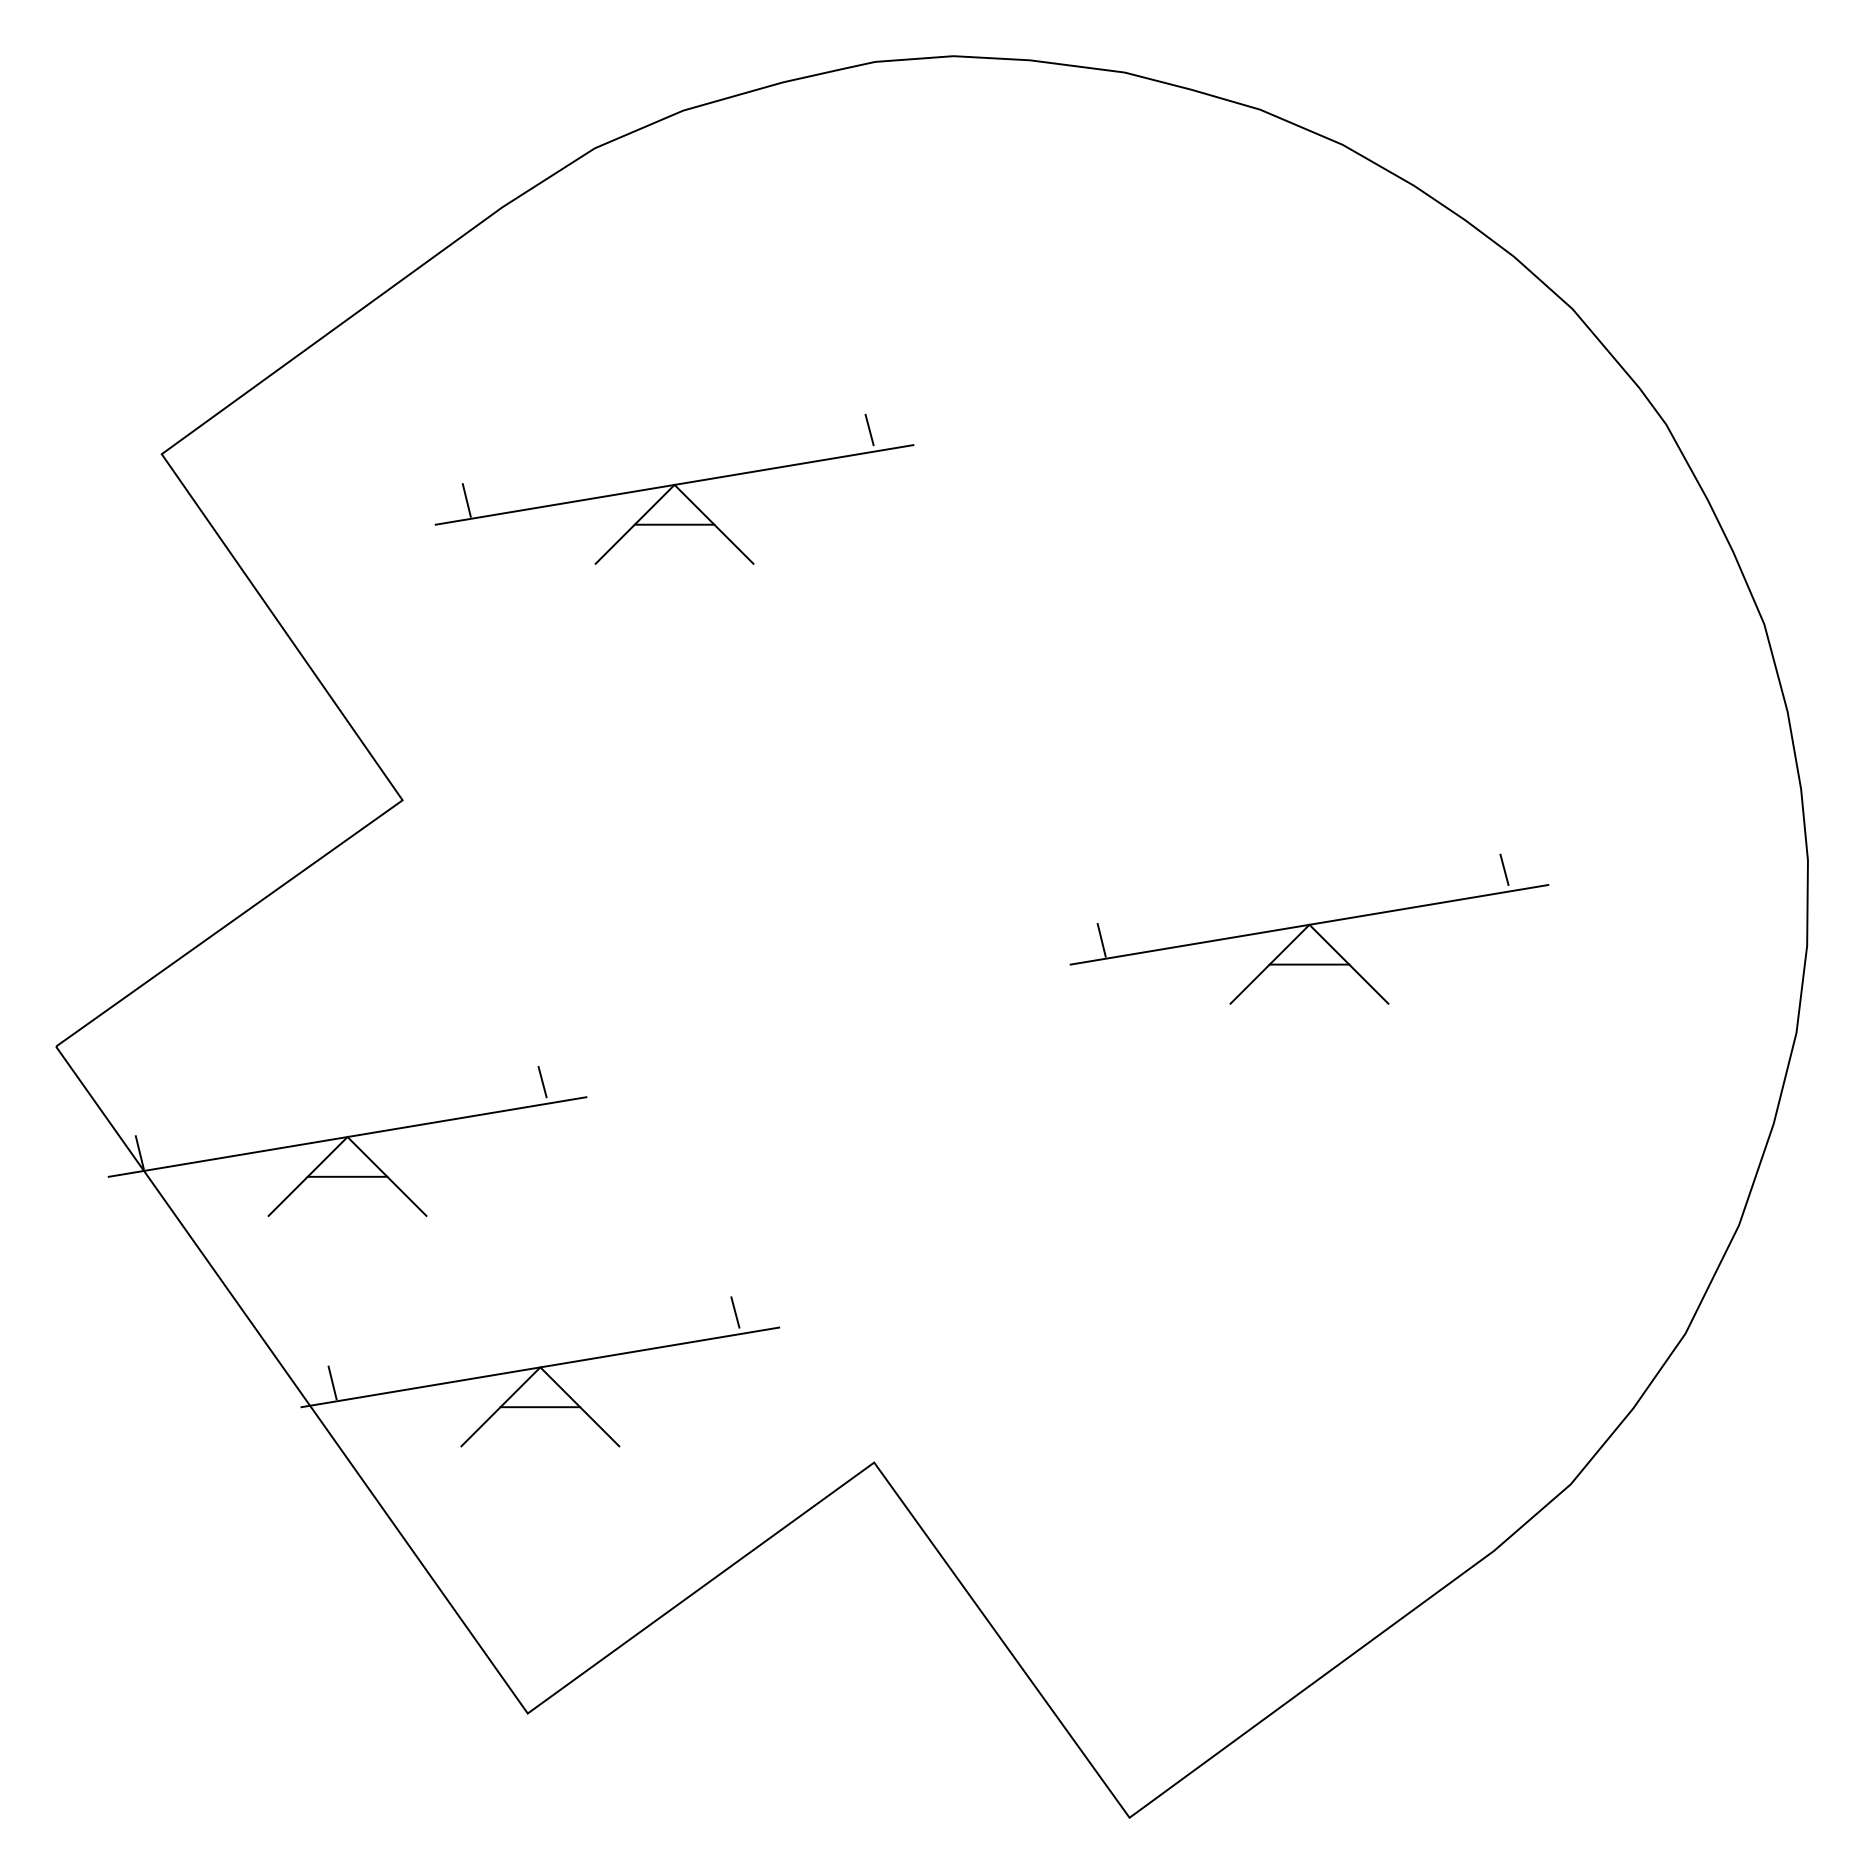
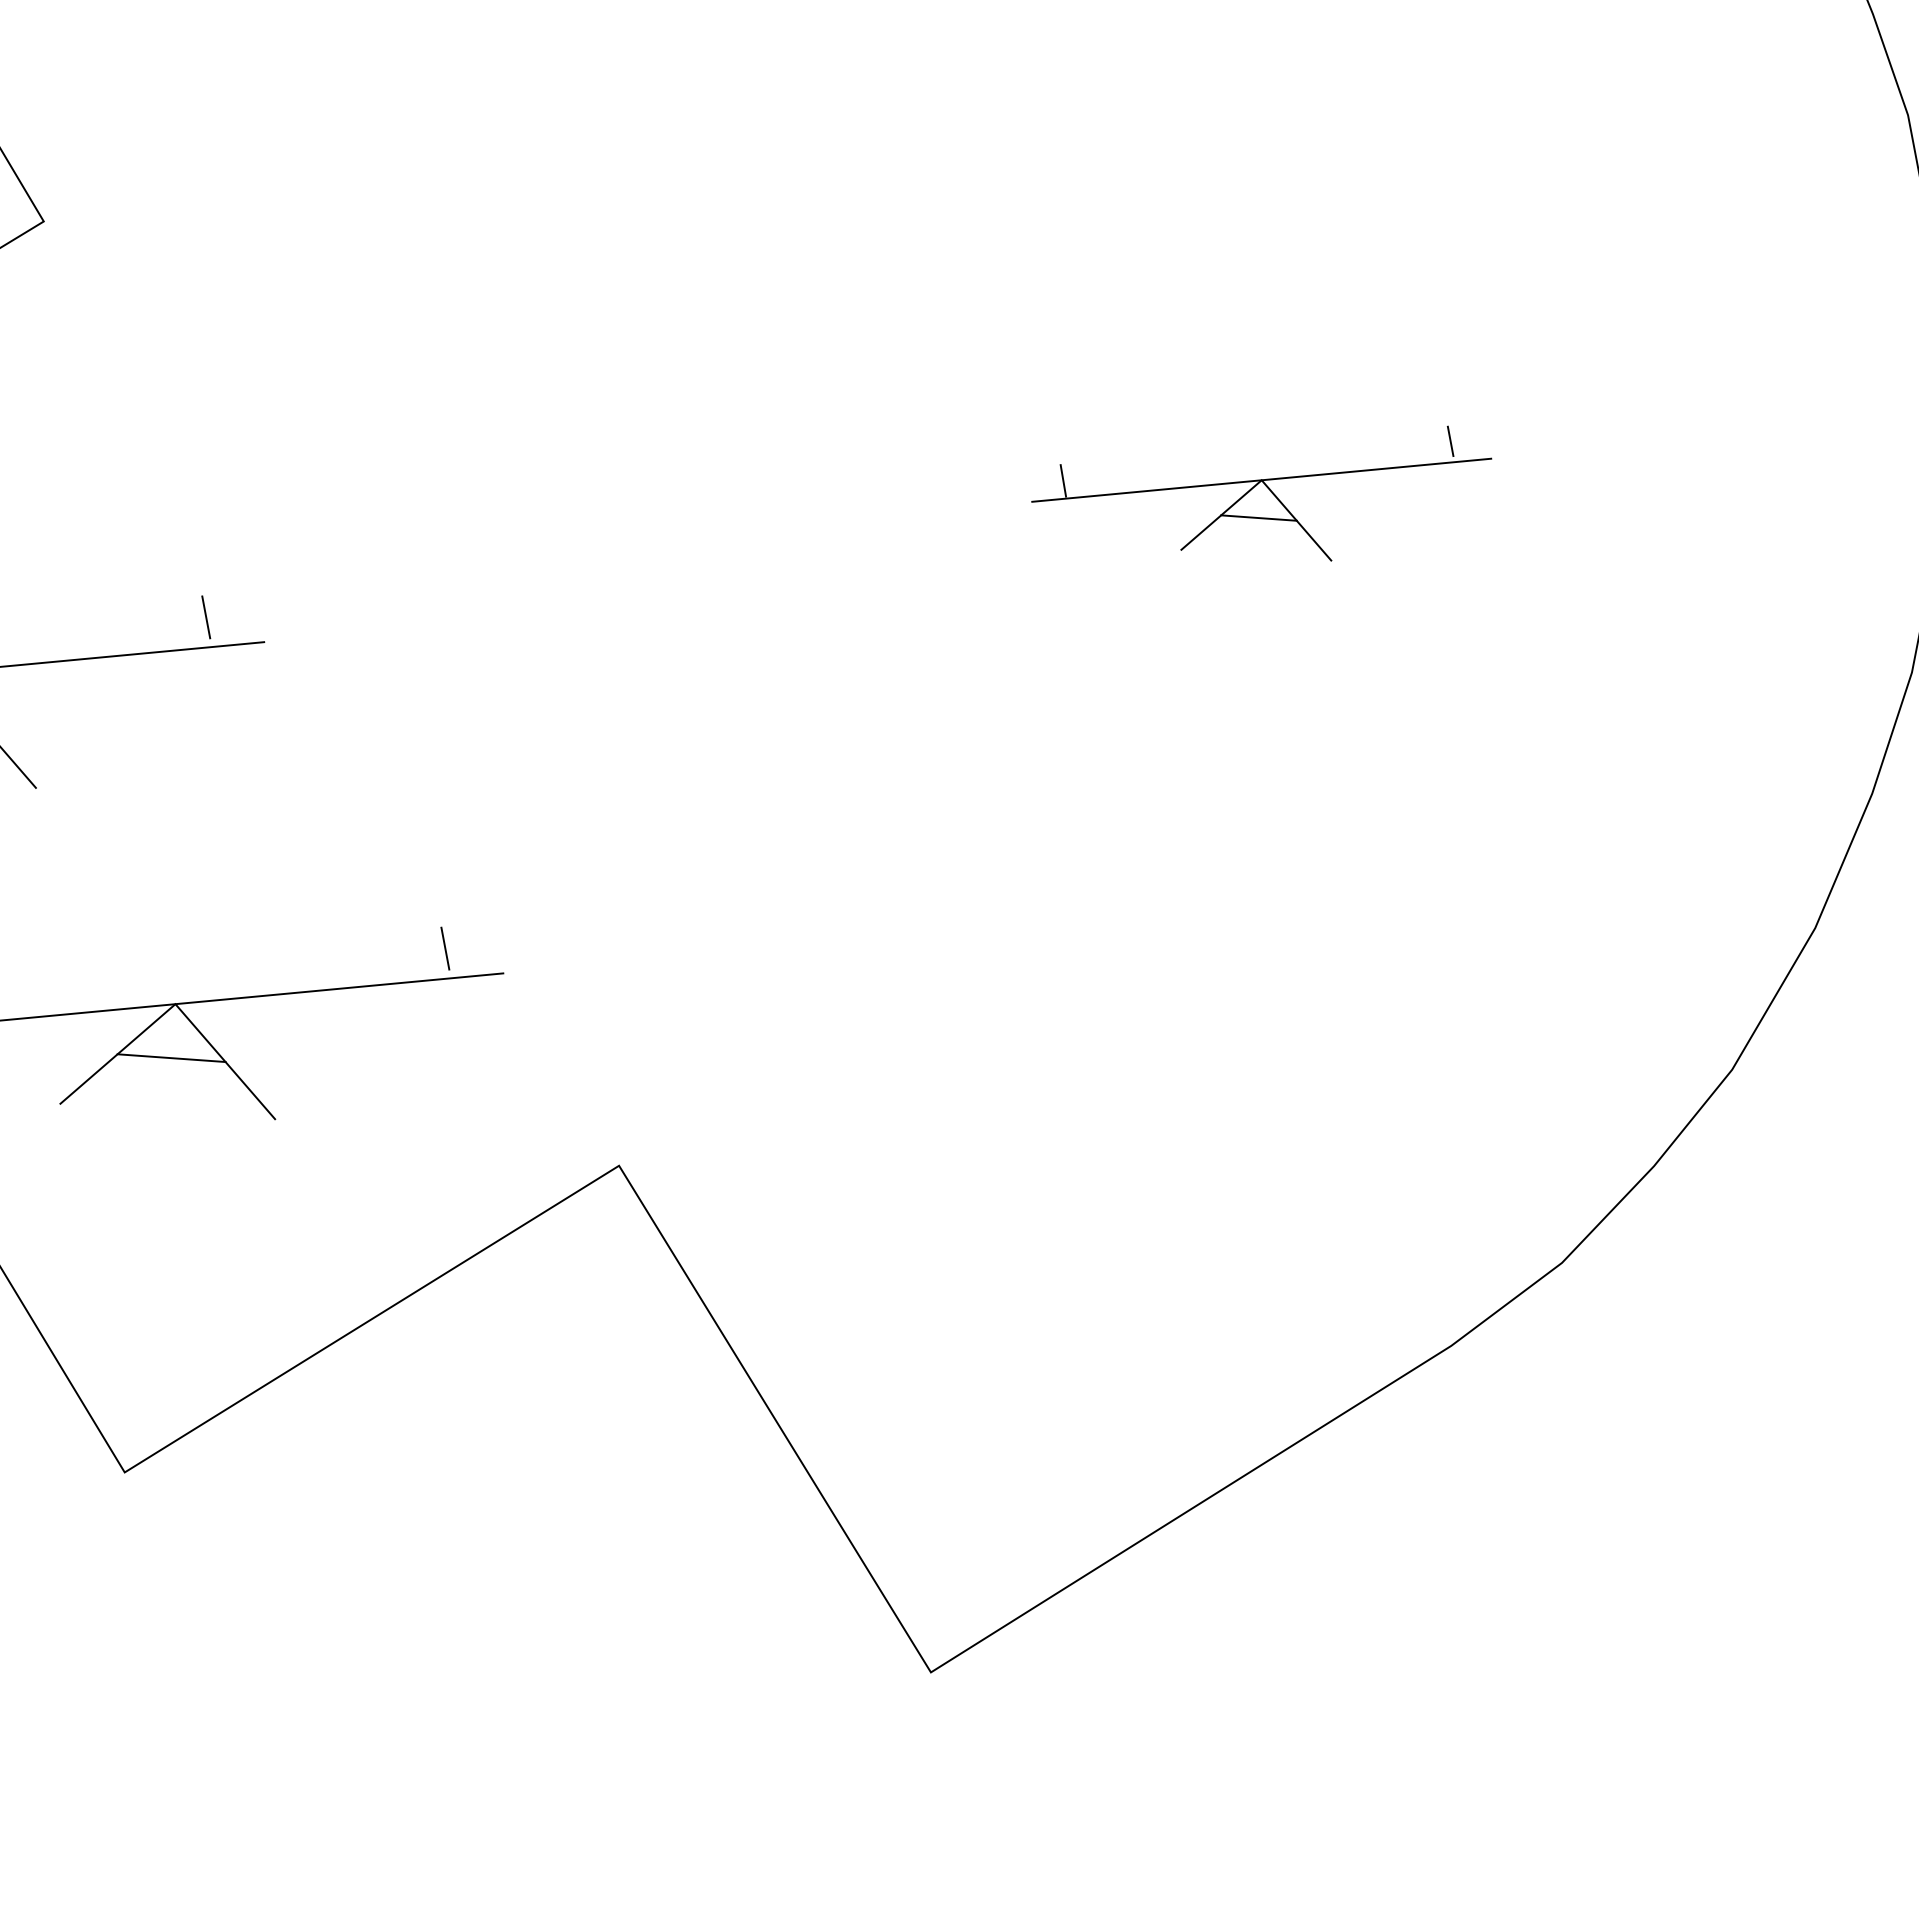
part: (1309, 928) -> (1261, 483), size x0.7

